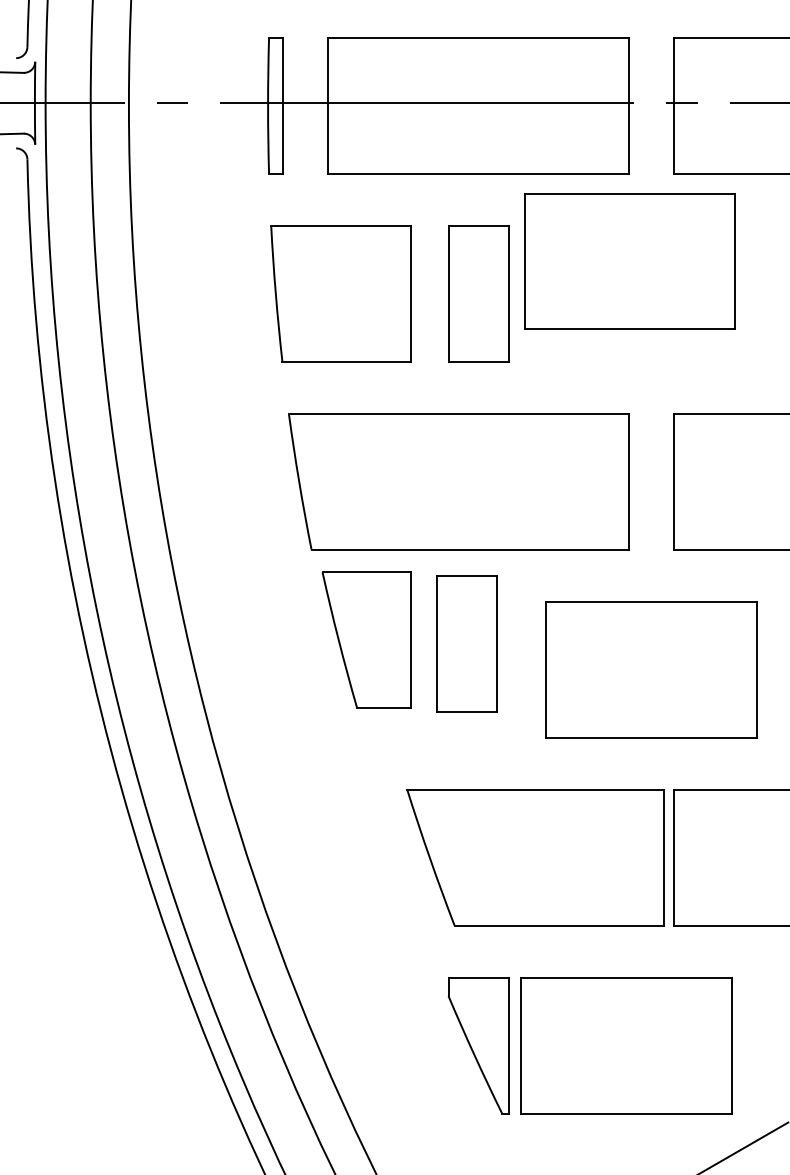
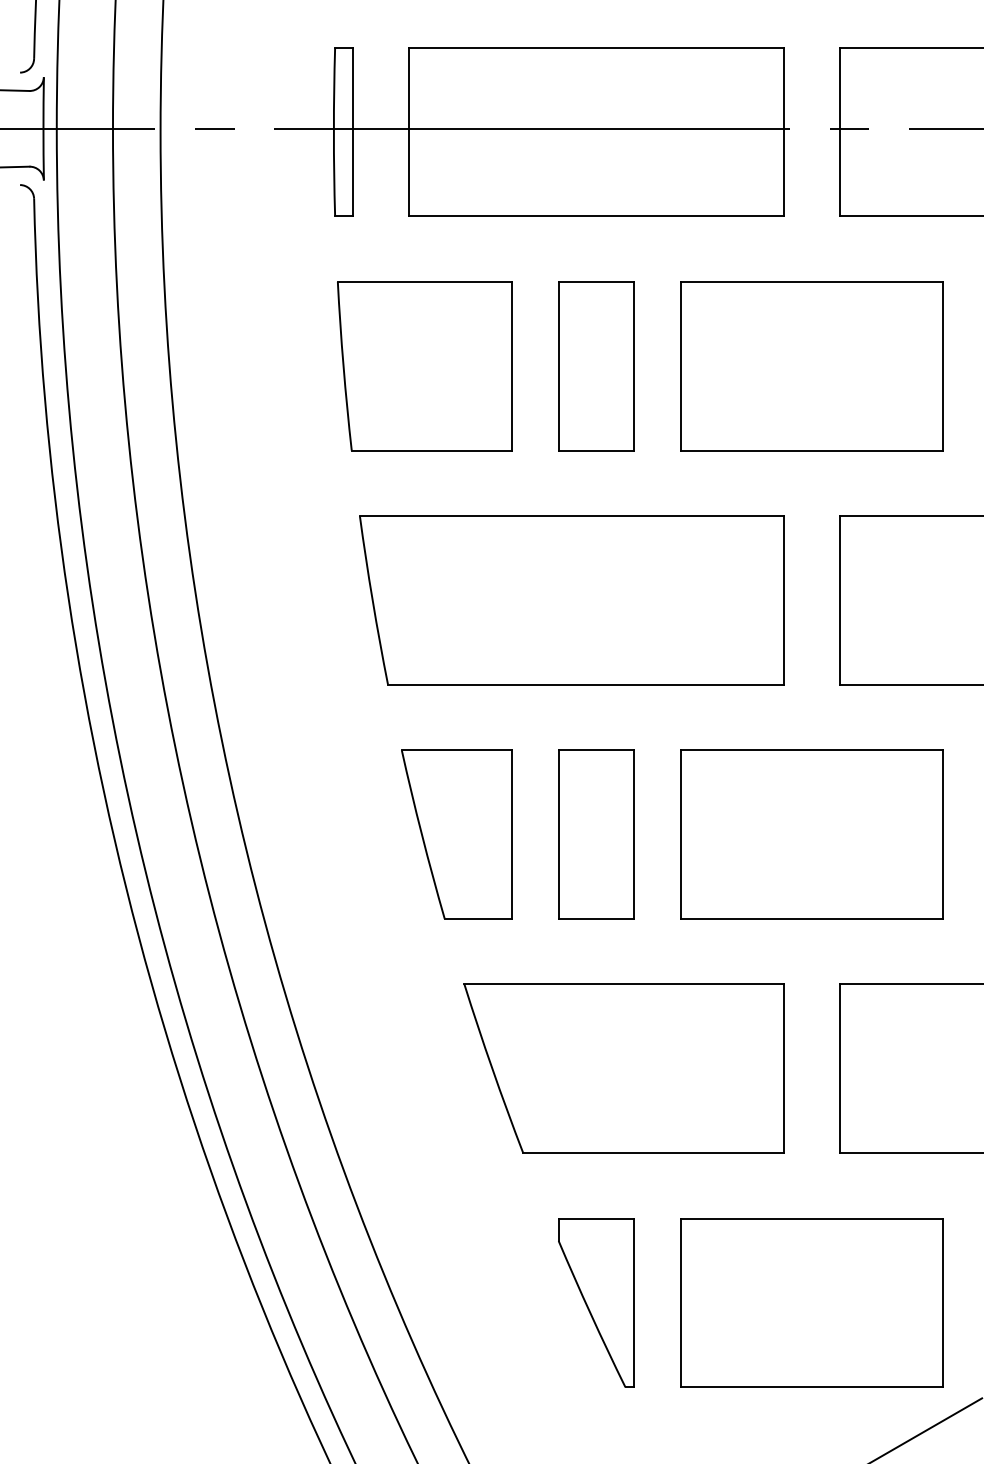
part: (629, 261) -> (811, 366), moved
part: (366, 640) -> (456, 834), moved
part: (467, 644) -> (596, 834), moved
part: (535, 857) -> (623, 1068), moved
part: (626, 1045) -> (811, 1302), moved

